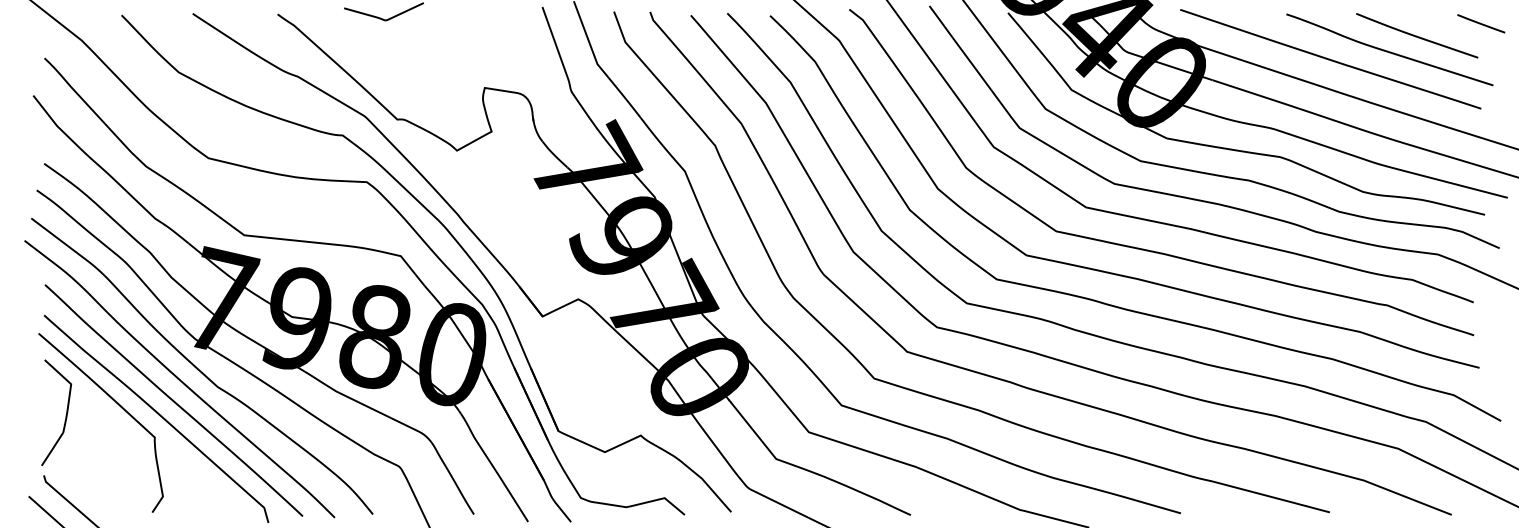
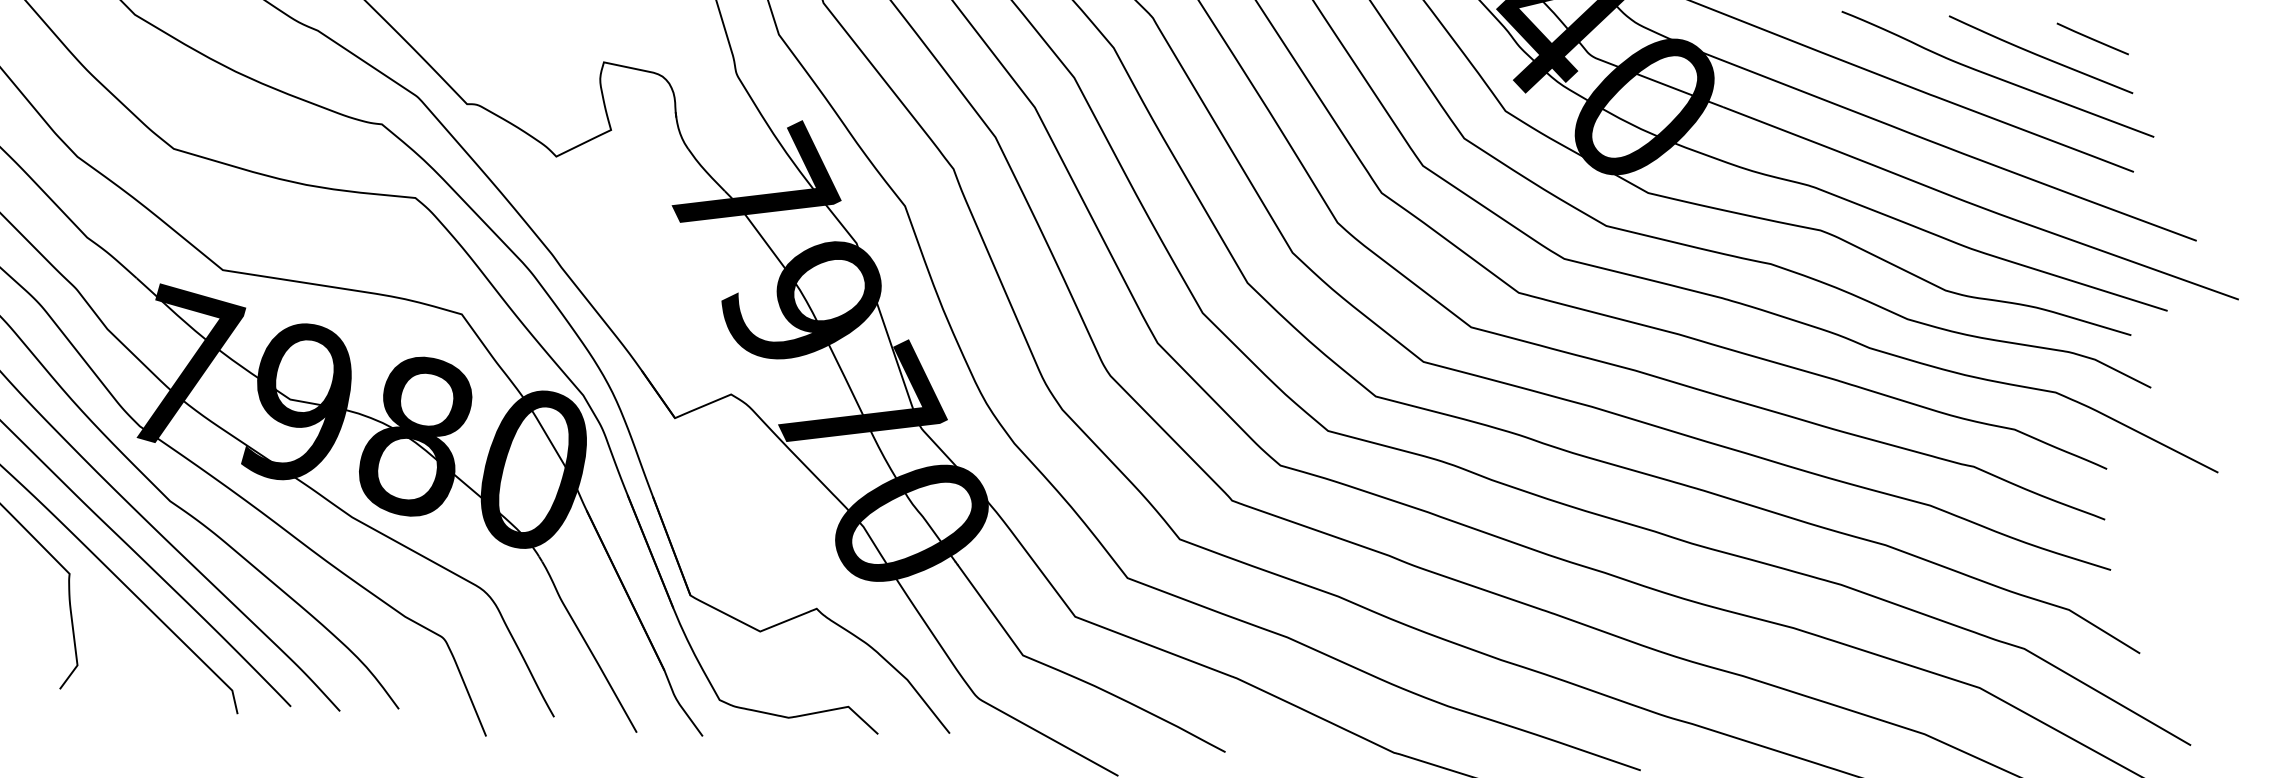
line: (1481, 23) -> (2093, 38), moved

